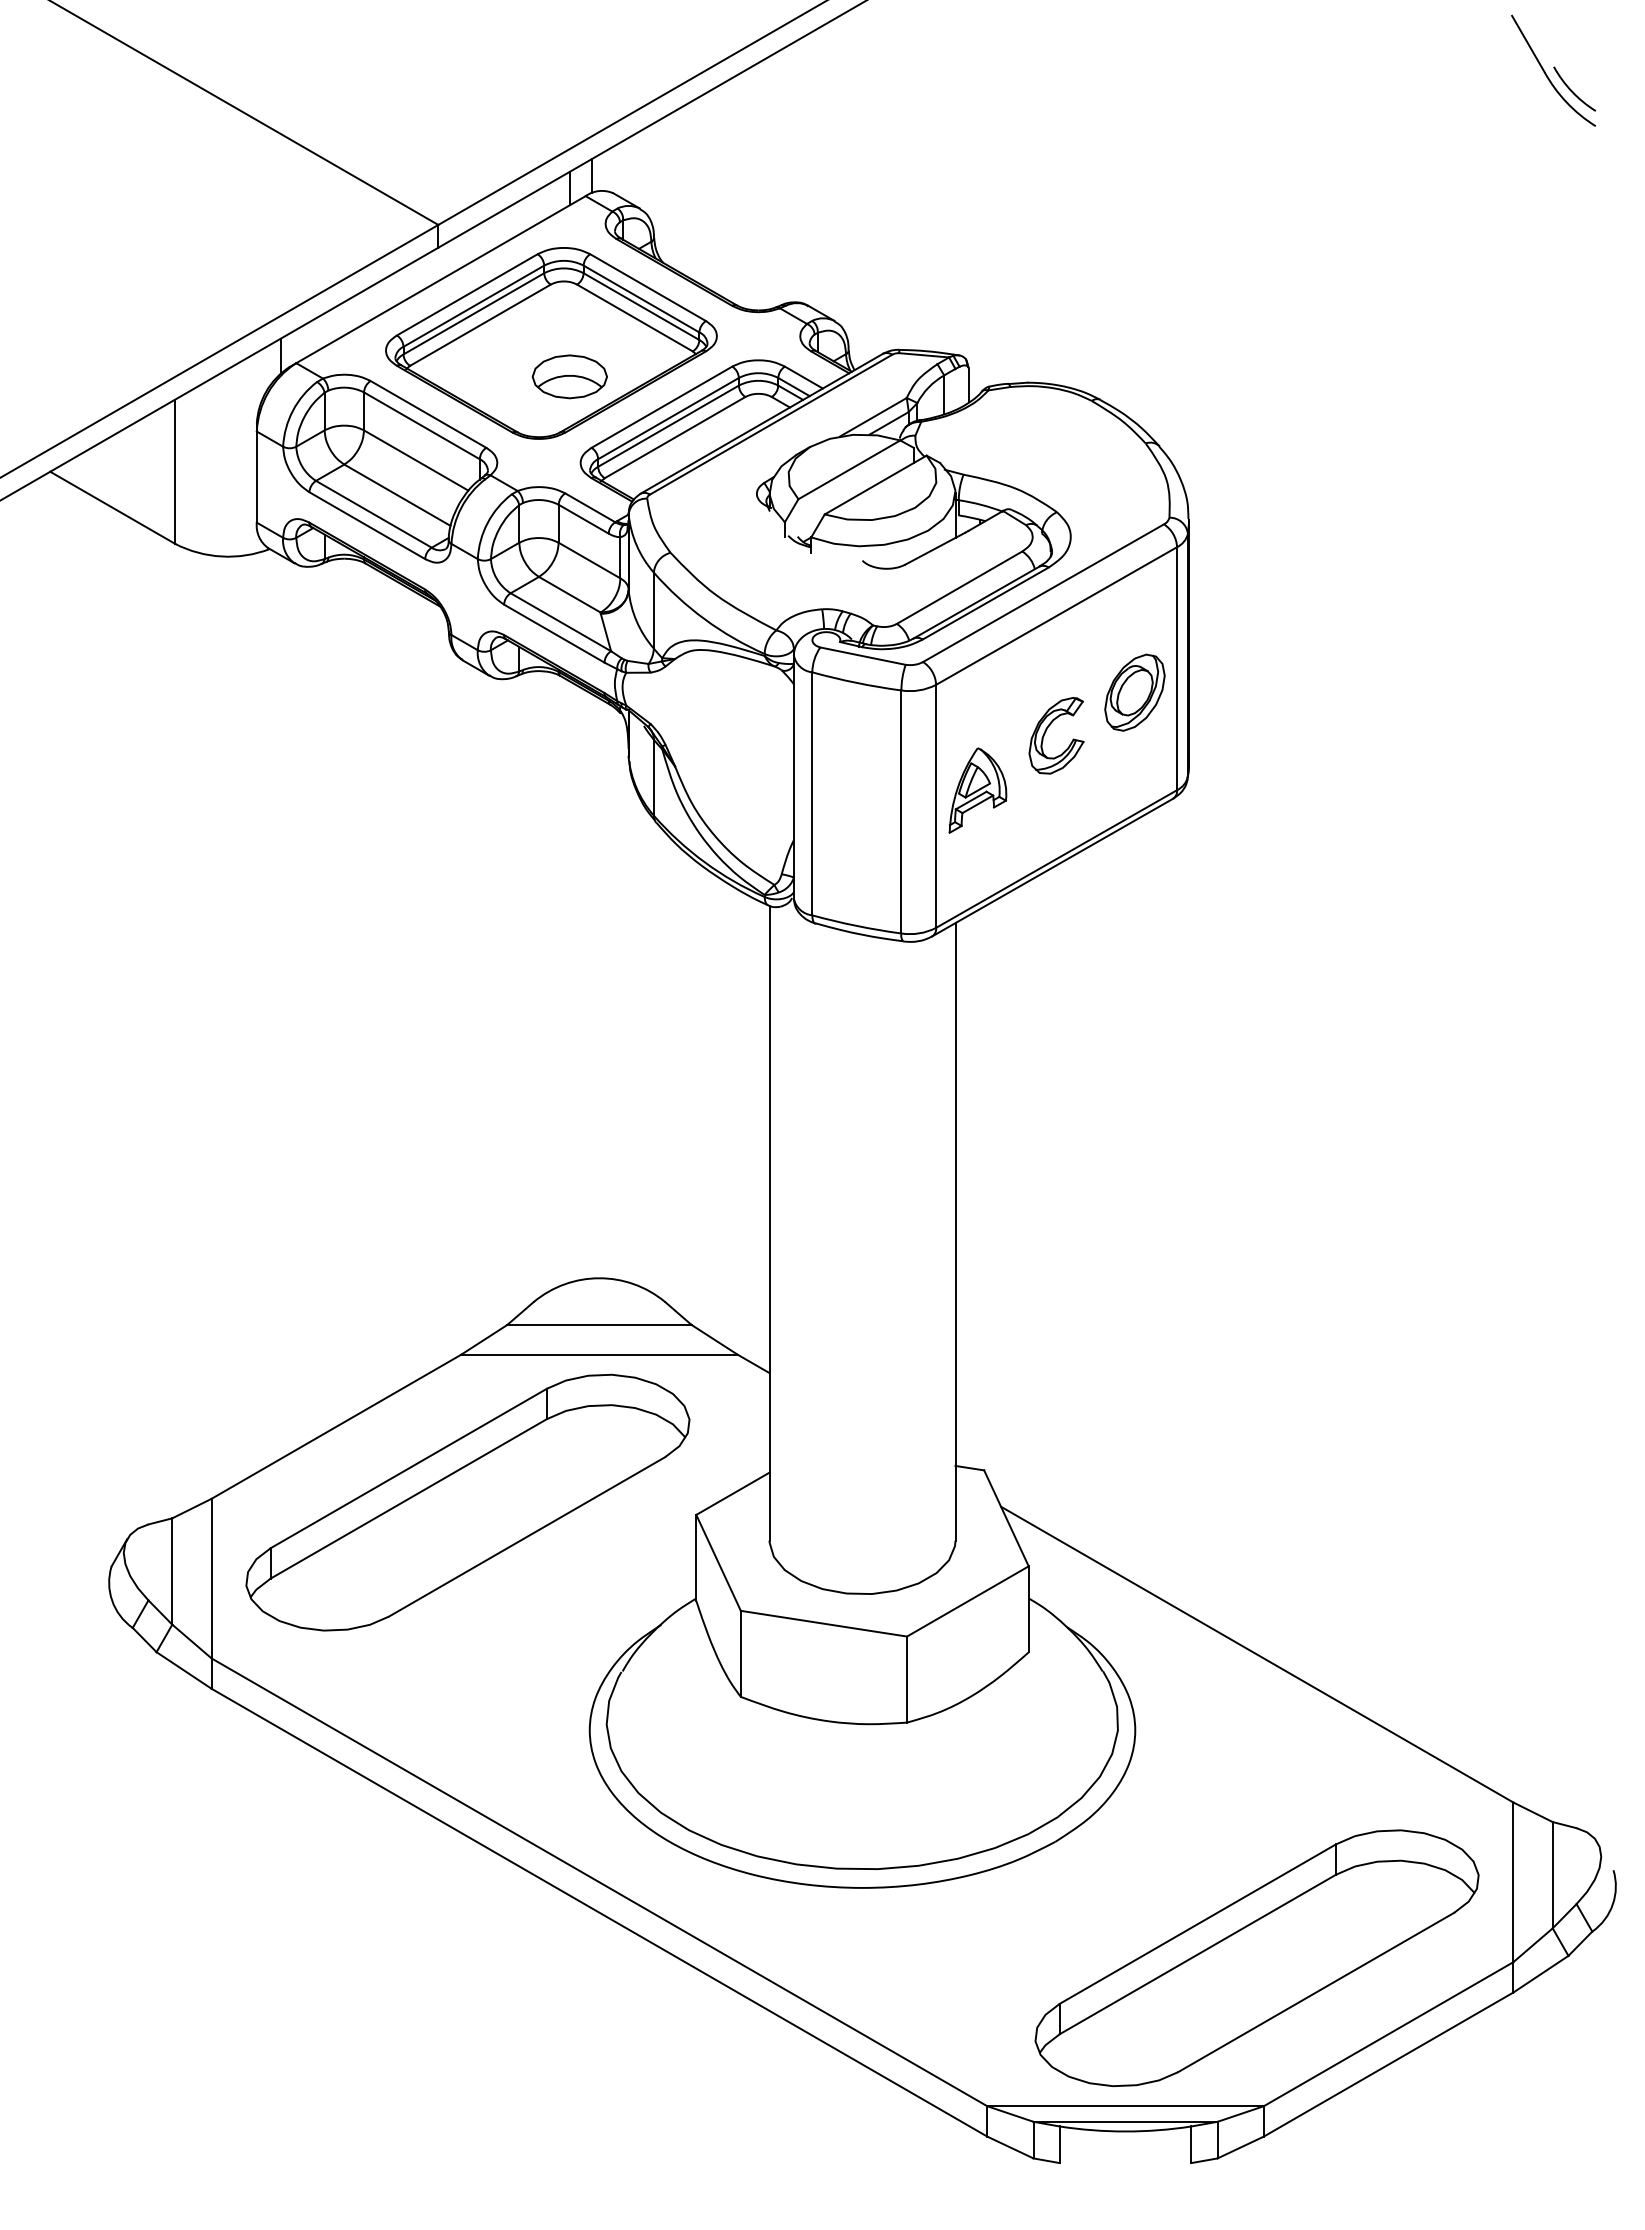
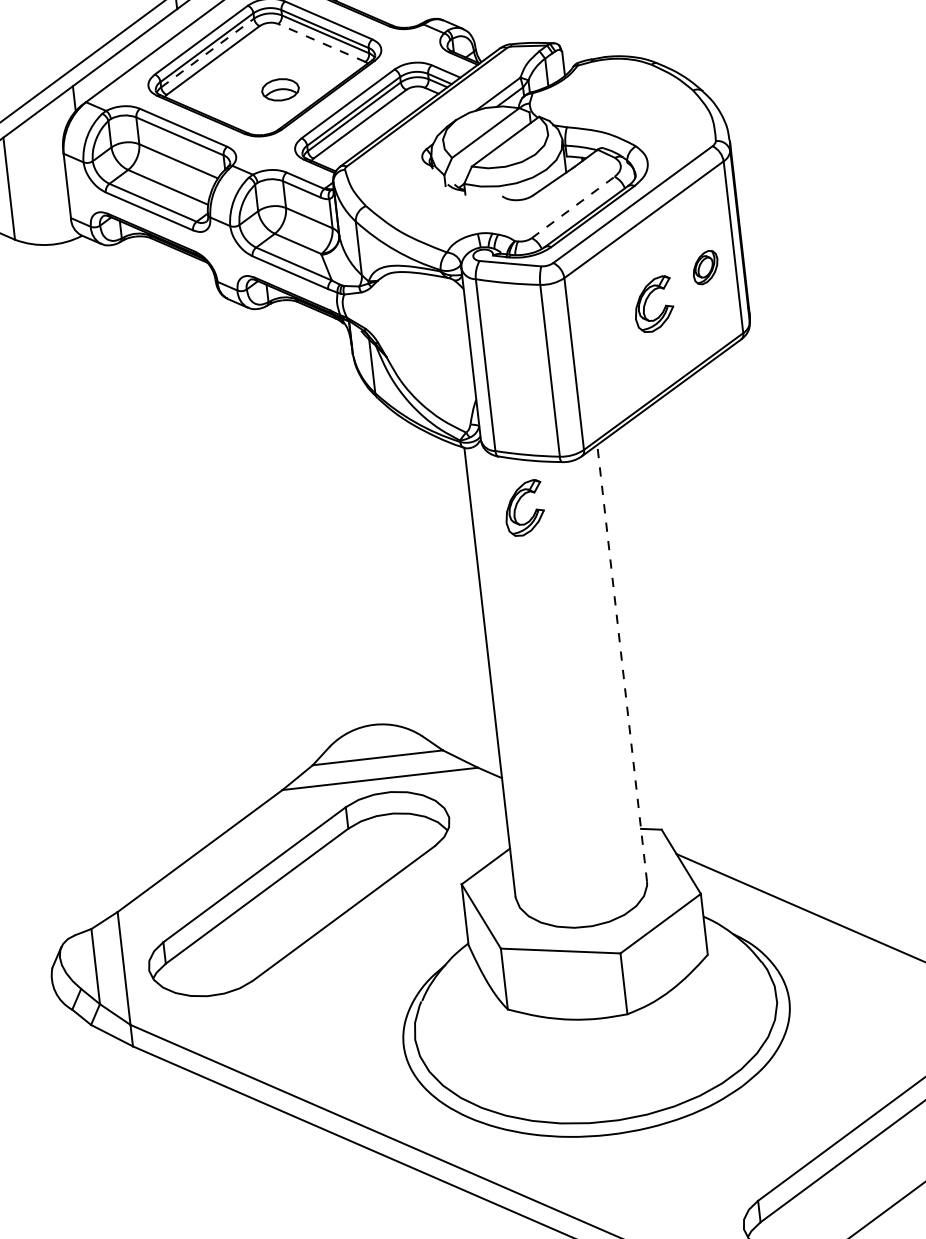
line: (474, 313) -> (208, 52), solid -> dashed
line: (634, 318) -> (321, 43), solid -> dashed
part: (569, 376) -> (280, 89), size x0.7
line: (960, 587) -> (573, 207), solid -> dashed
part: (1134, 692) -> (705, 267), size x0.6
part: (977, 790) -> (602, 349), removed
part: (833, 995) -> (516, 506), added
line: (955, 1231) -> (622, 663), solid -> dashed

